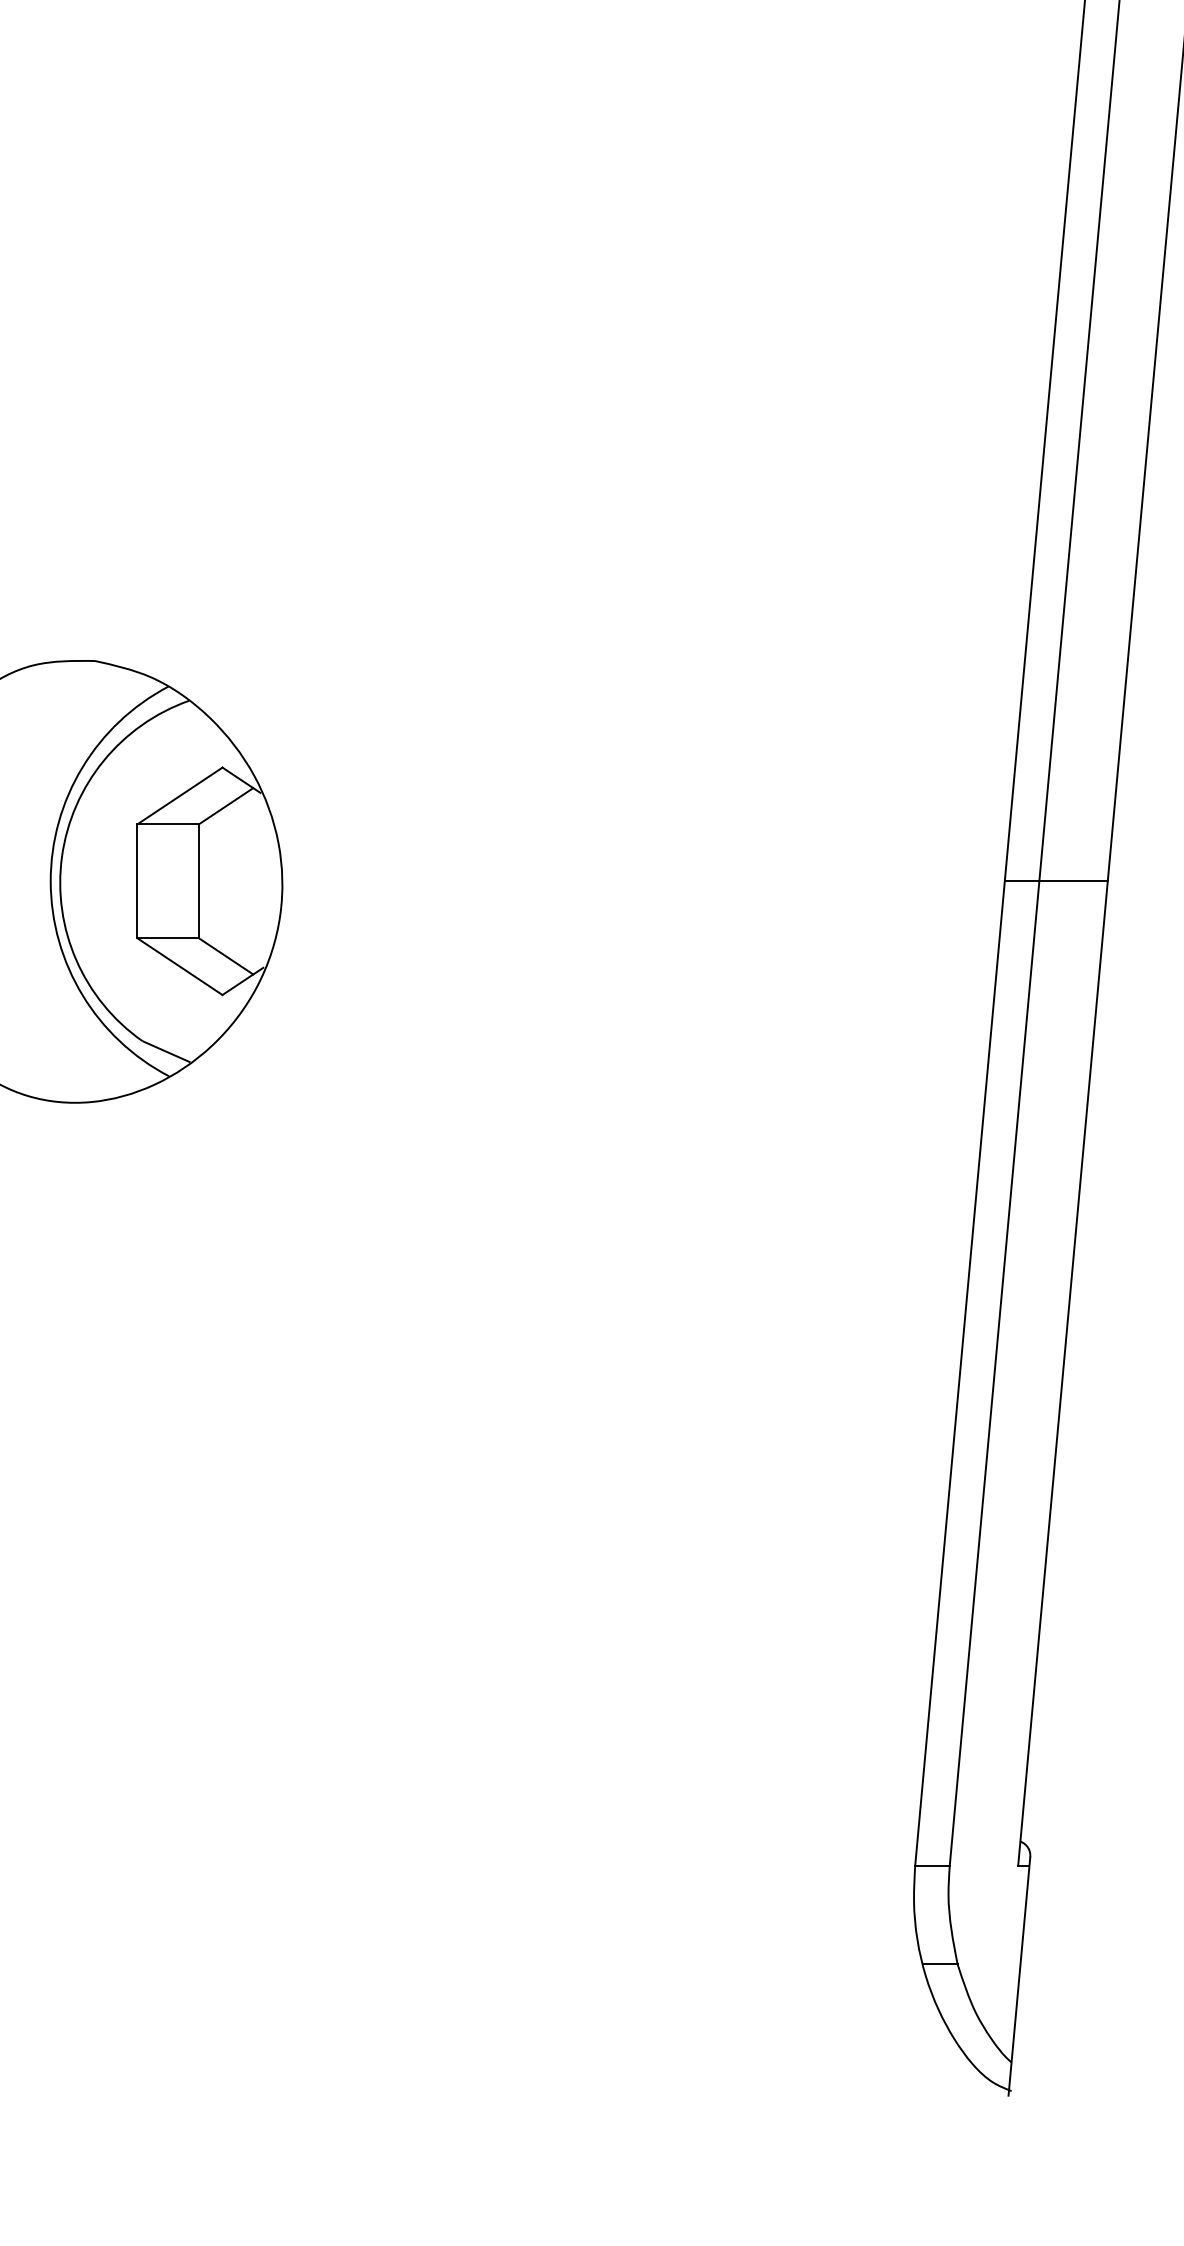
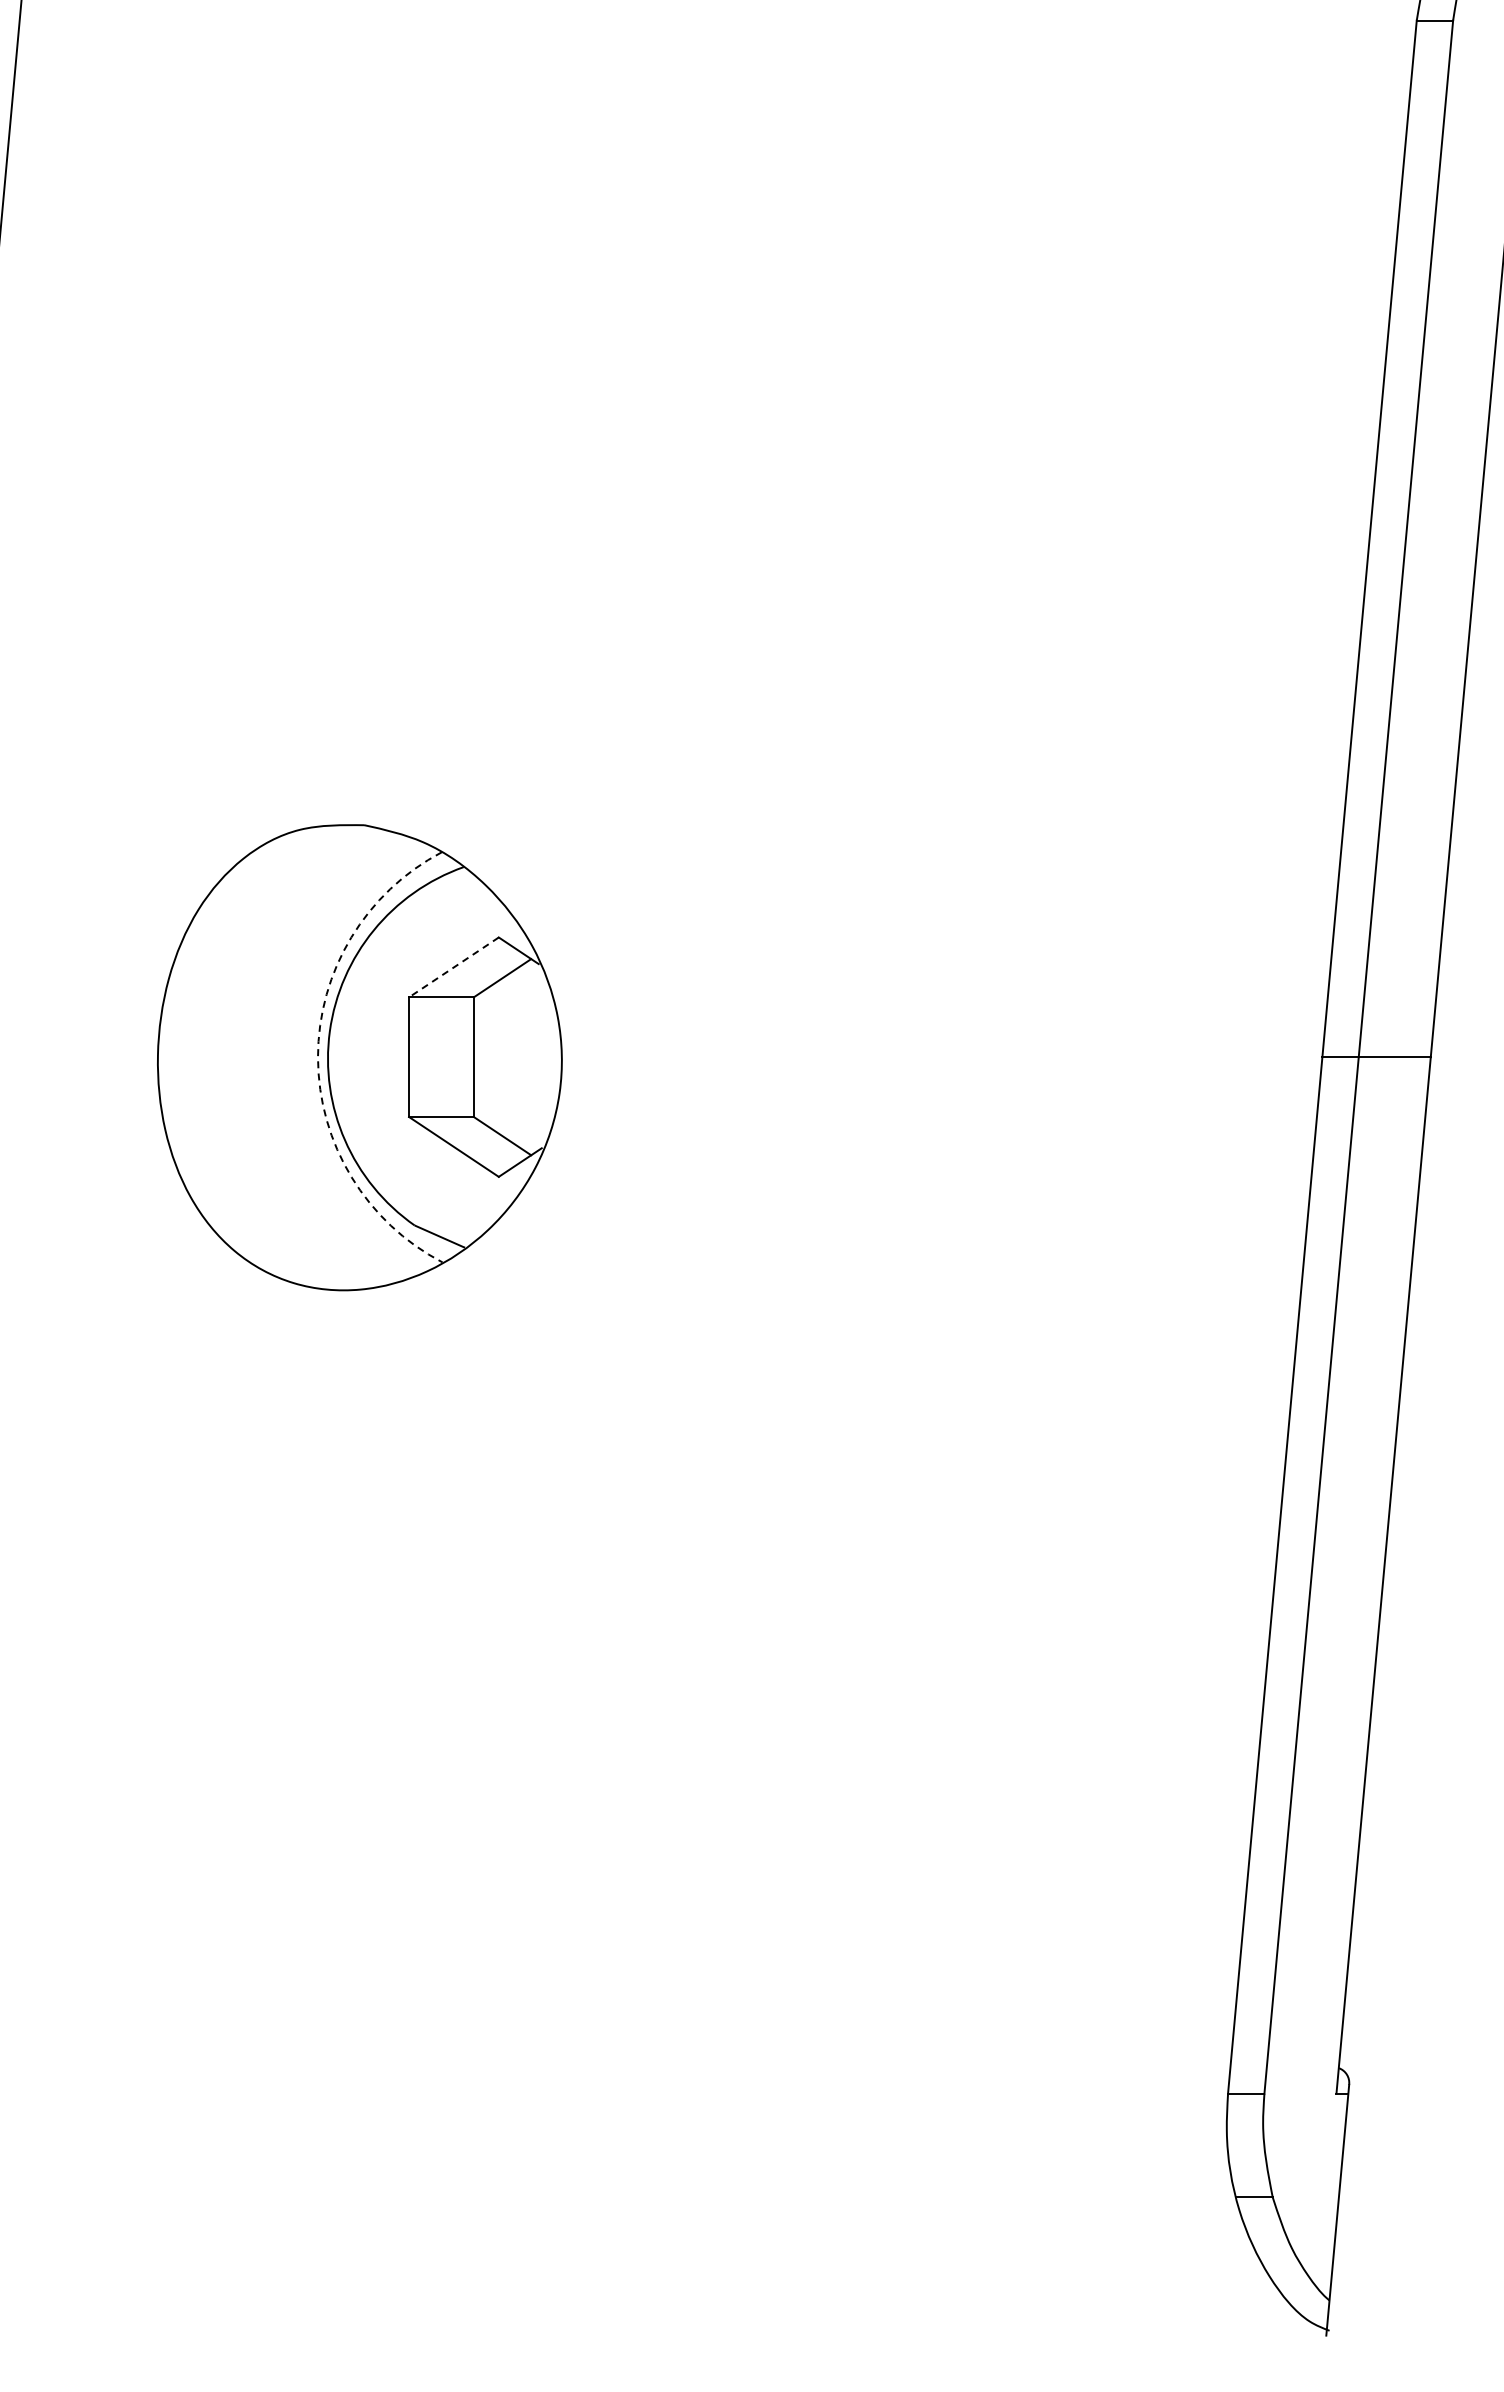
line: (179, 796) -> (453, 967), solid -> dashed
arc: (51, 881) -> (318, 1057), solid -> dashed

